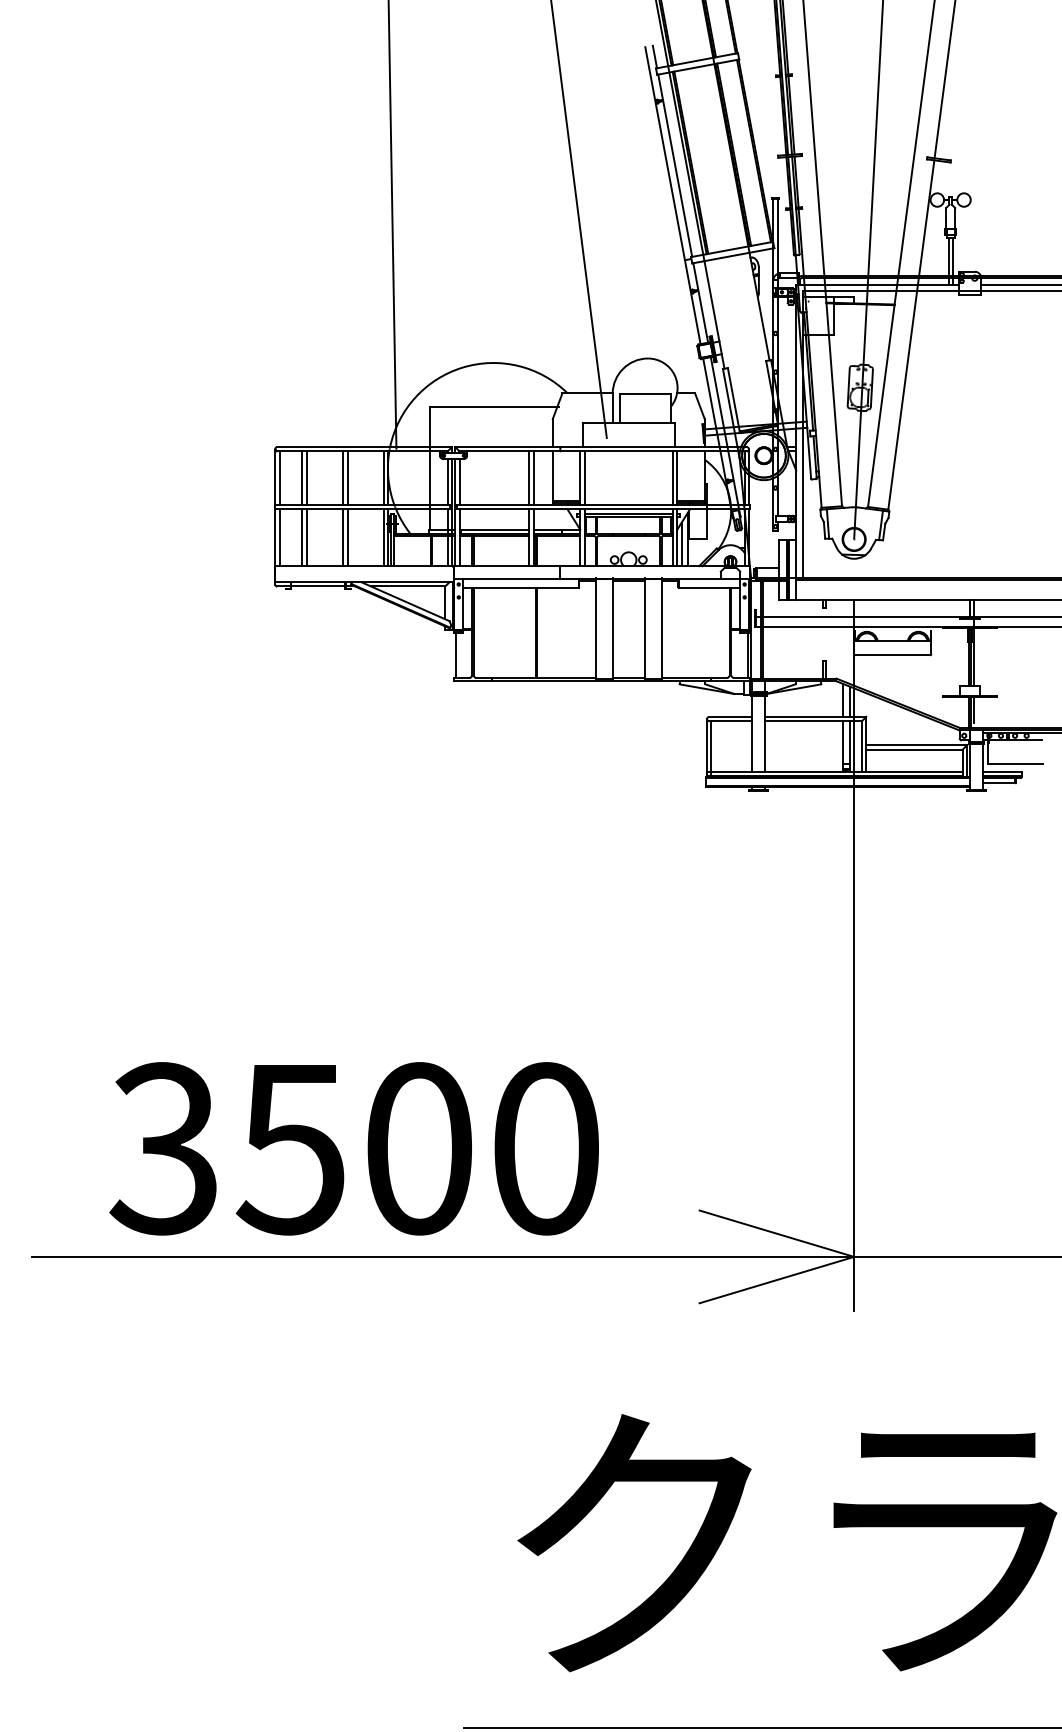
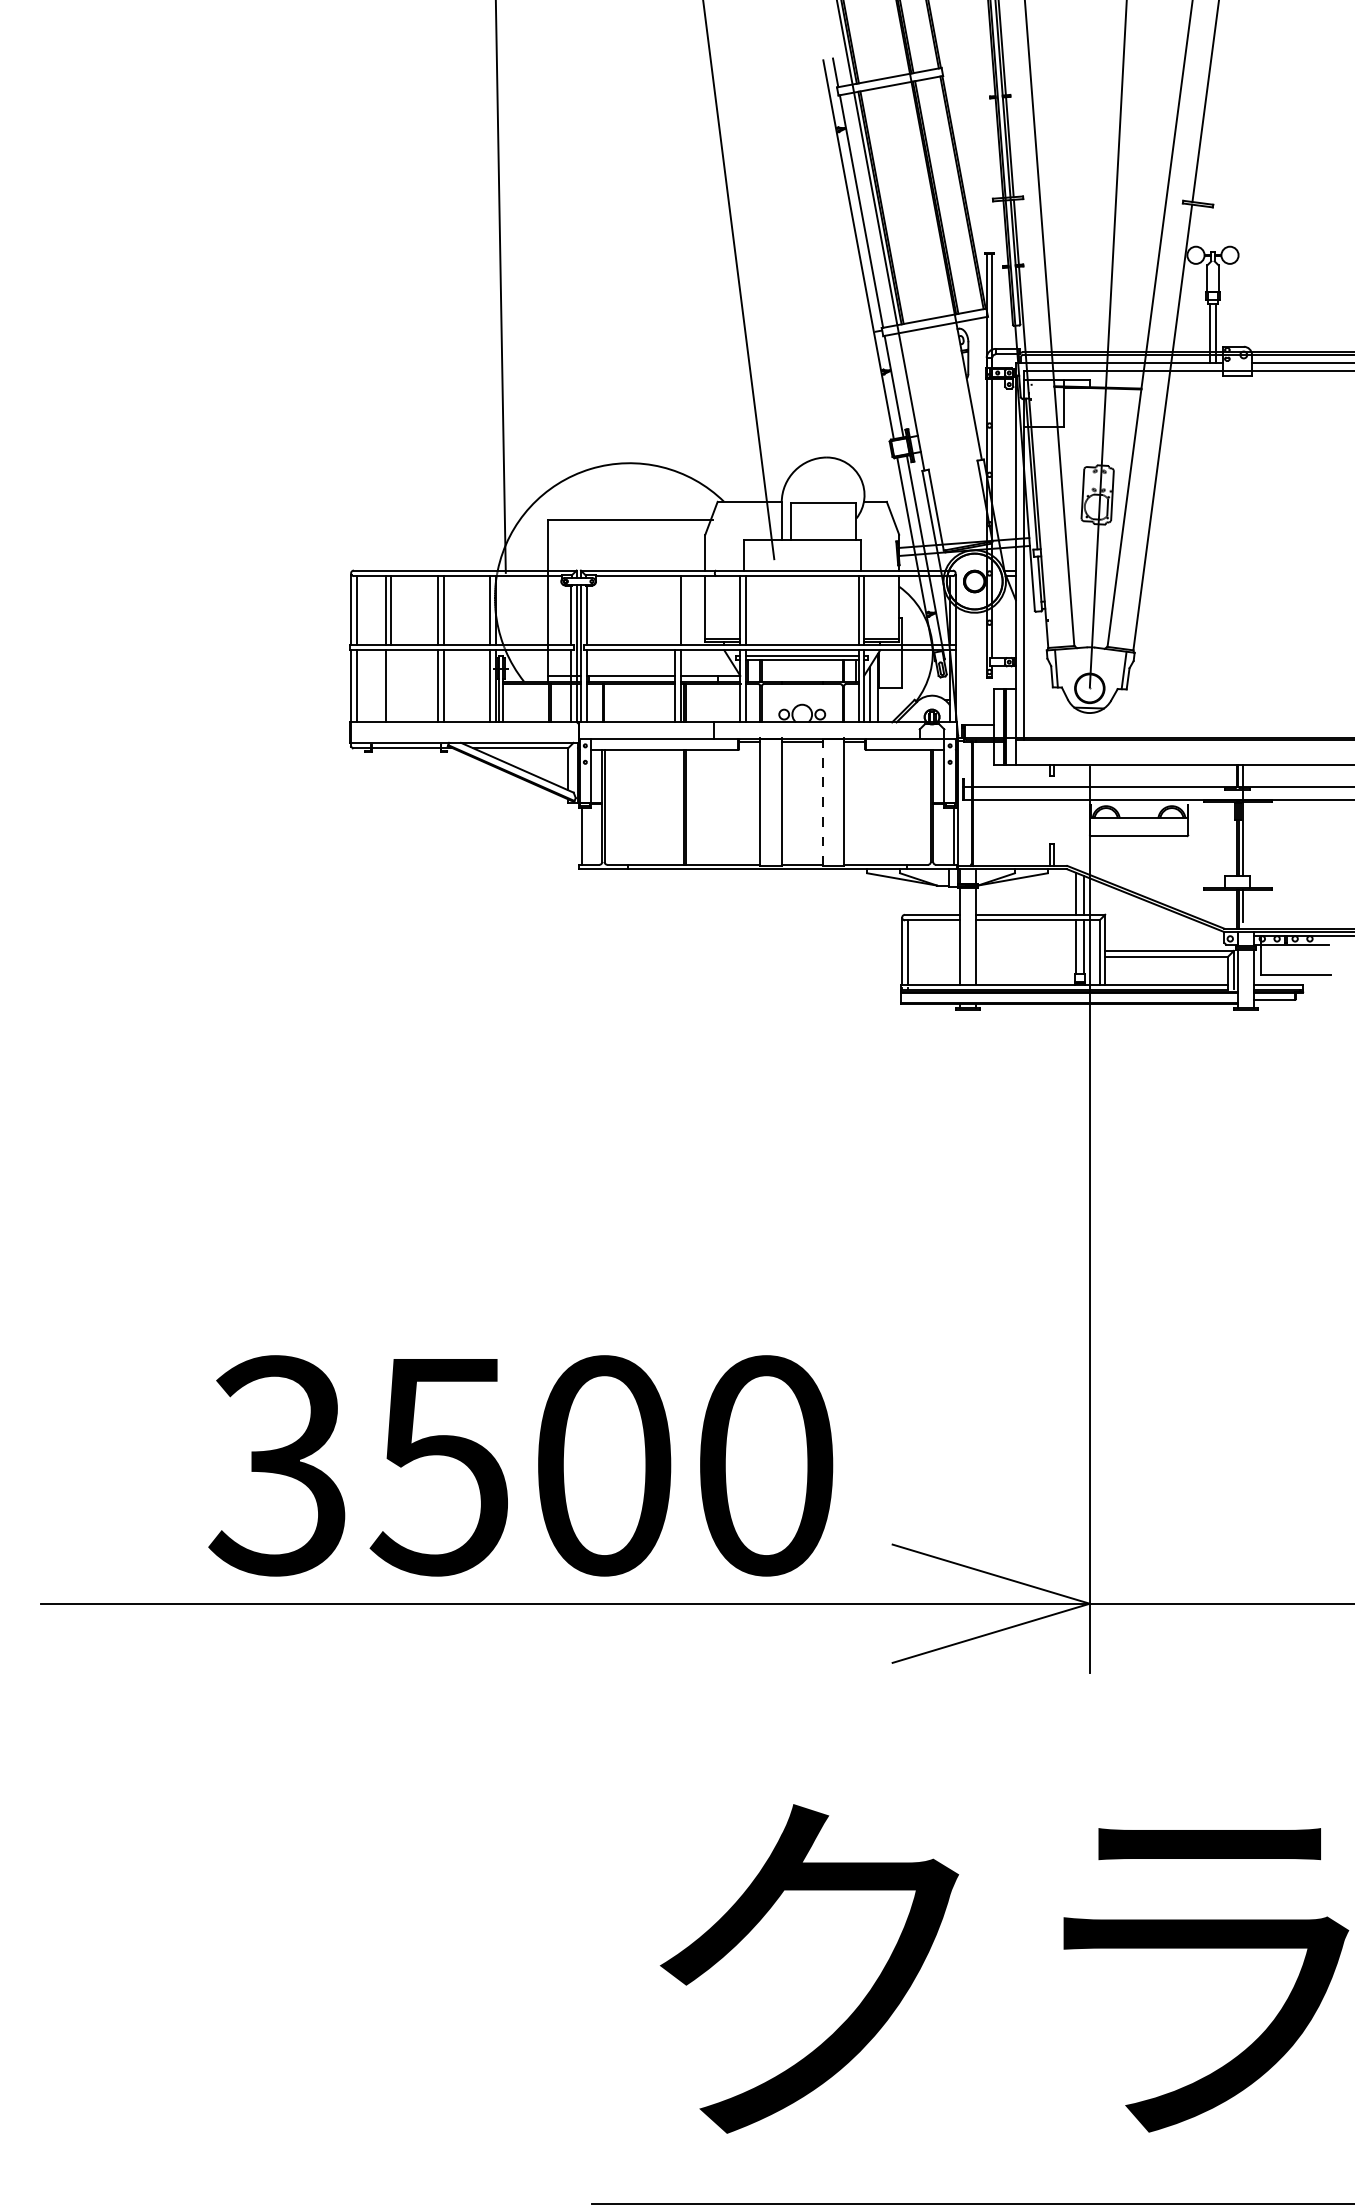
line: (529, 478) -> (675, 610), removed
line: (306, 537) -> (391, 685), removed
line: (644, 627) -> (822, 800), solid -> dashed
text: (353, 1148) -> (519, 1465), moved

